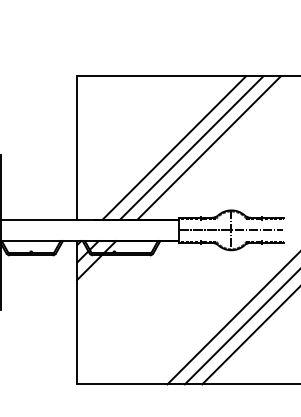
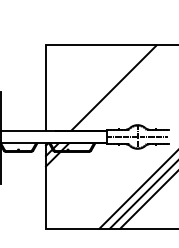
line: (174, 147) -> (103, 87), removed
line: (209, 147) -> (124, 87), removed

